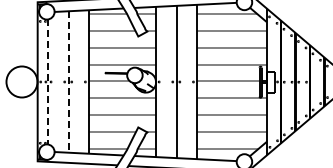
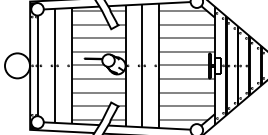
line: (68, 81) -> (54, 65), dashed -> solid
line: (48, 82) -> (38, 66), dashed -> solid

